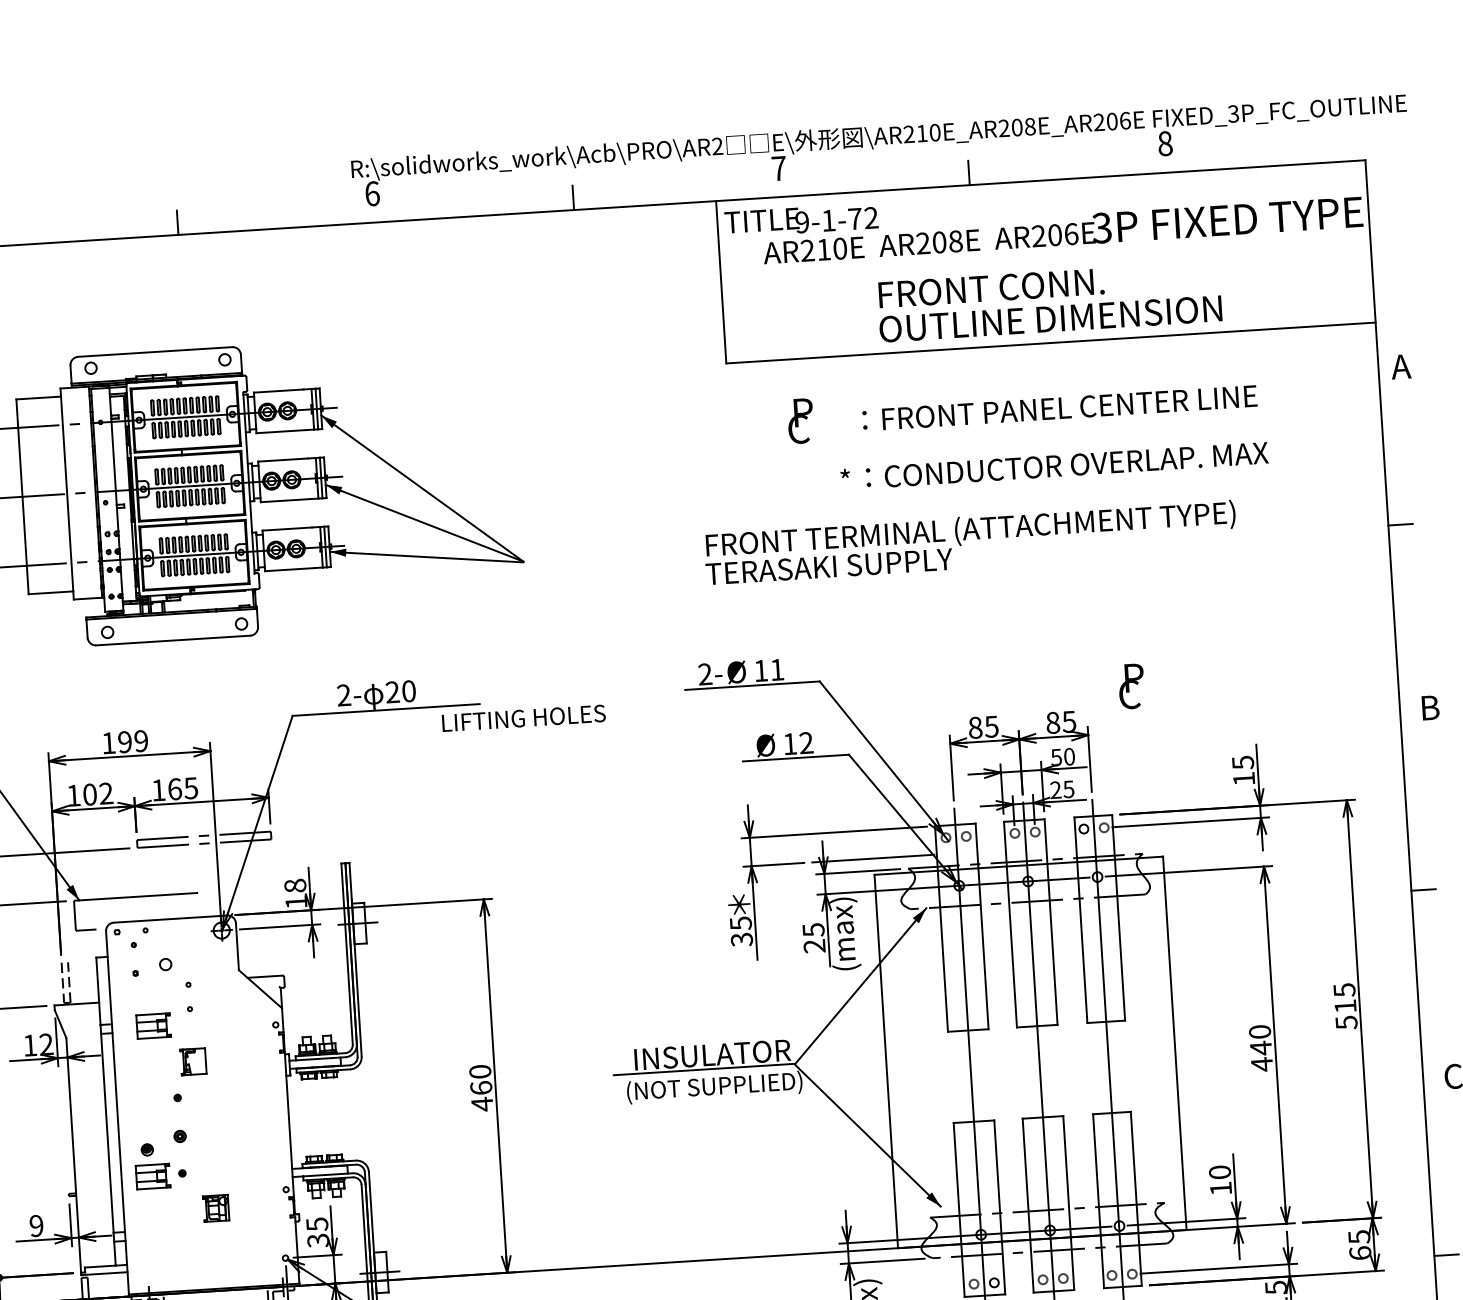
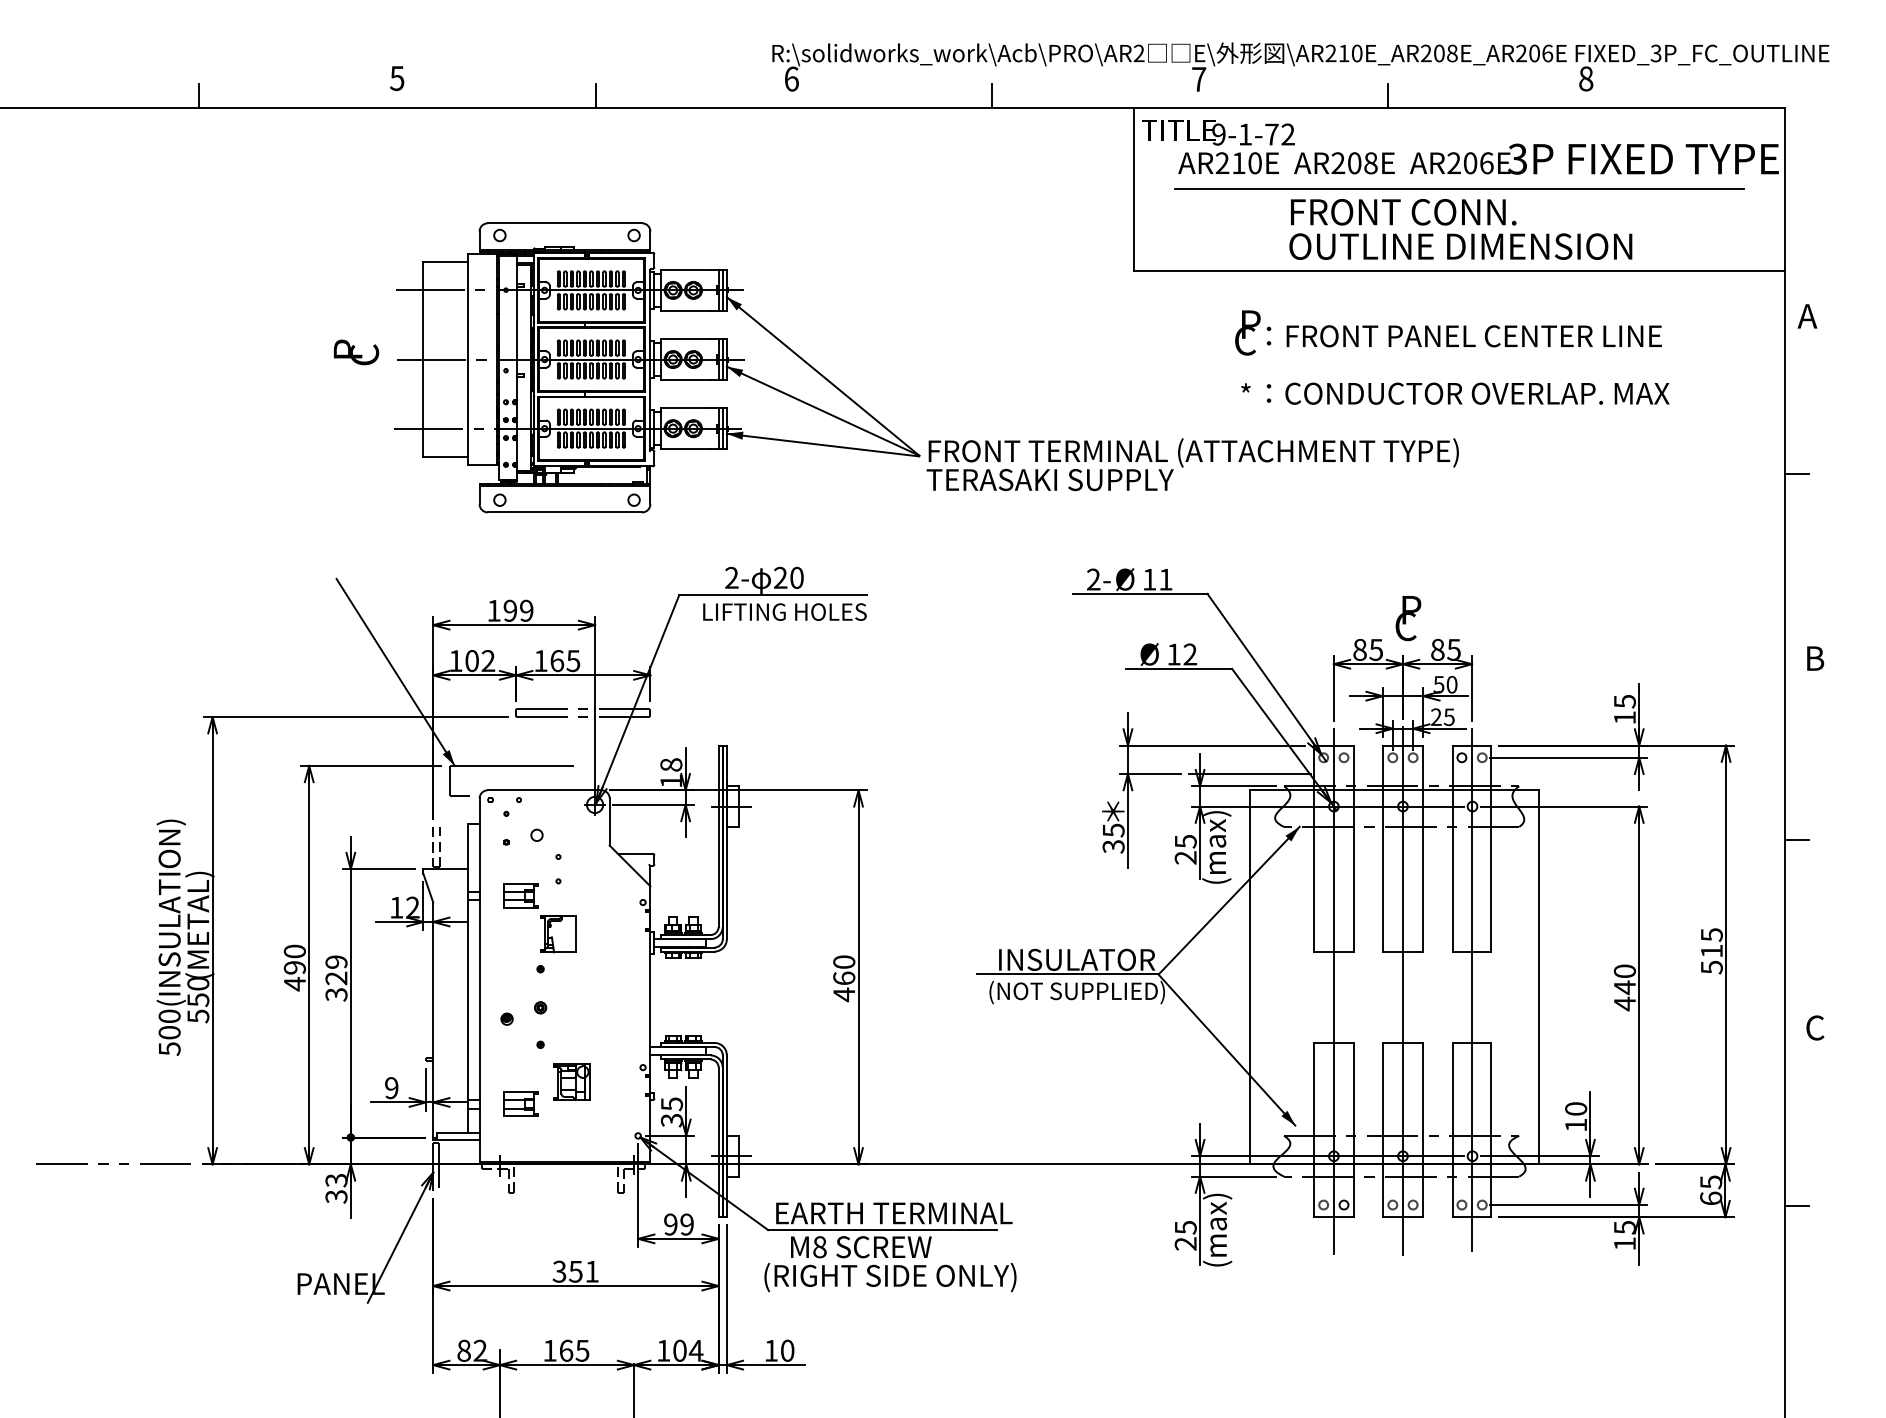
line: (1045, 262) -> (1459, 189), added
text: (800, 420) -> (1247, 332), moved
text: (970, 542) -> (1192, 464), moved
text: (1131, 686) -> (1408, 618), moved
text: (523, 717) -> (784, 611), moved
part: (193, 1062) -> (558, 934), size x1.43
part: (152, 1175) -> (520, 1103), moved
part: (215, 1208) -> (571, 1081), size x1.43

